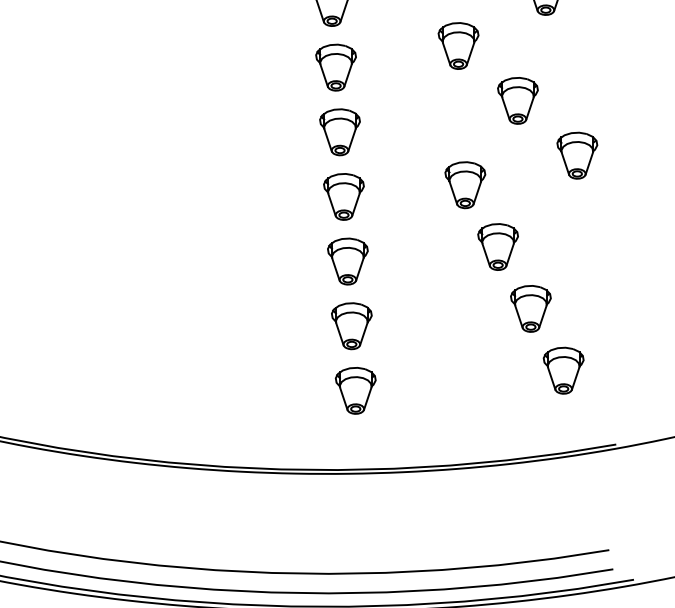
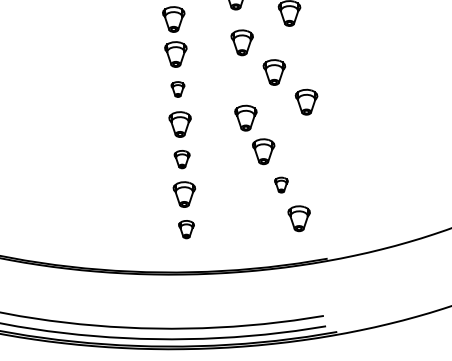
part: (339, 132) -> (177, 89), size x0.6
part: (346, 261) -> (181, 159), size x0.7
part: (531, 307) -> (281, 184), size x0.6
part: (355, 390) -> (186, 229), size x0.7

